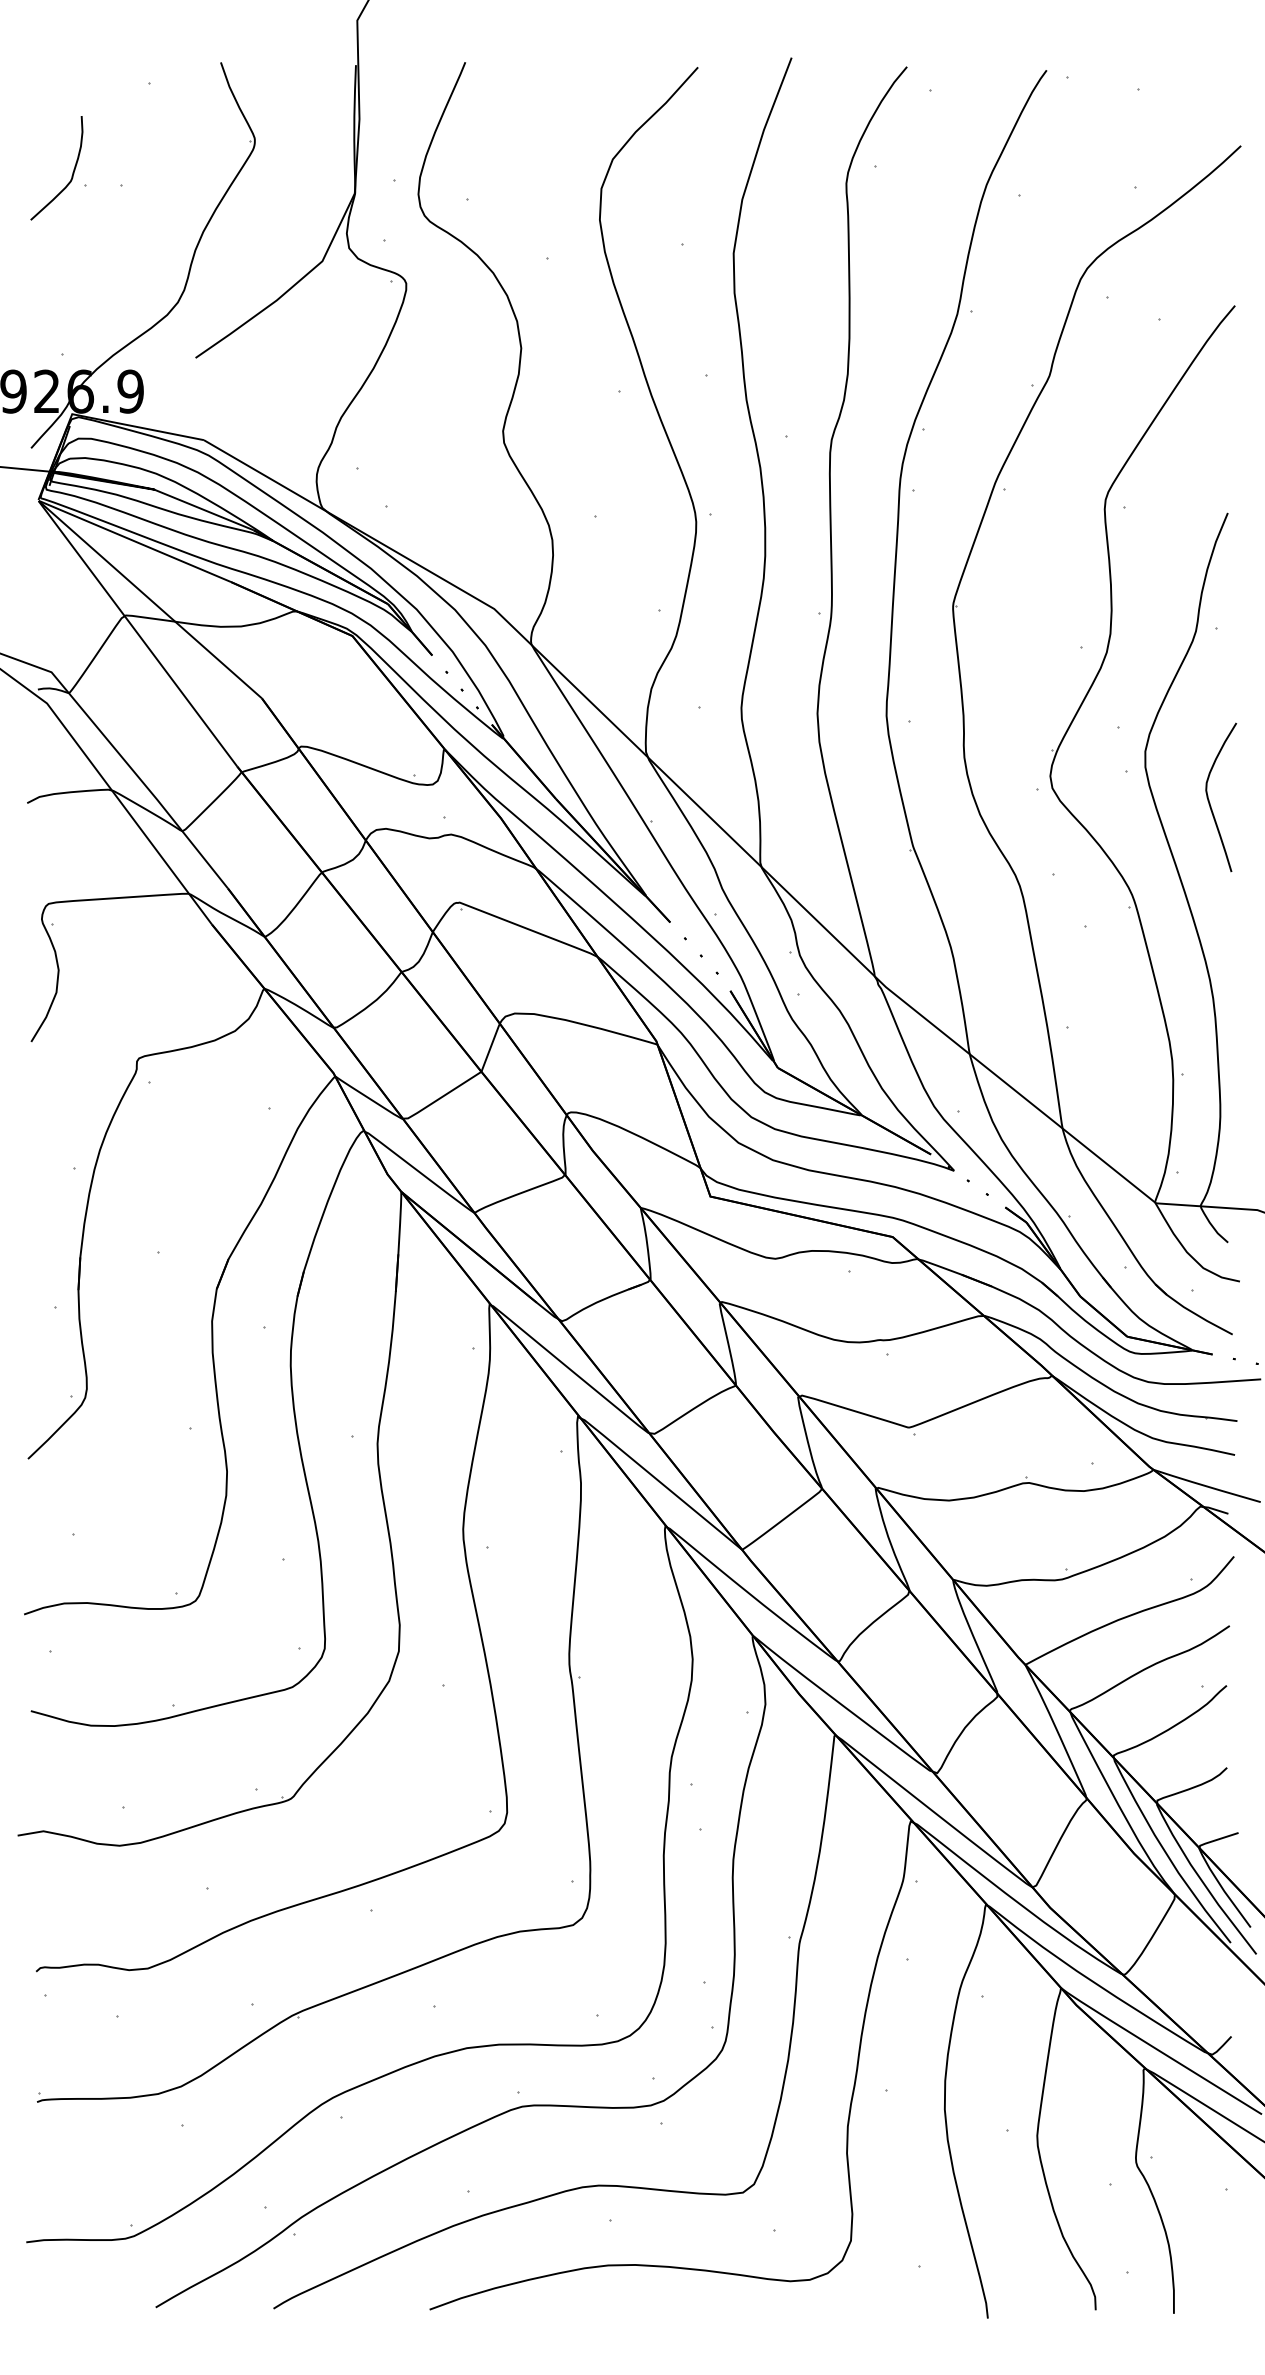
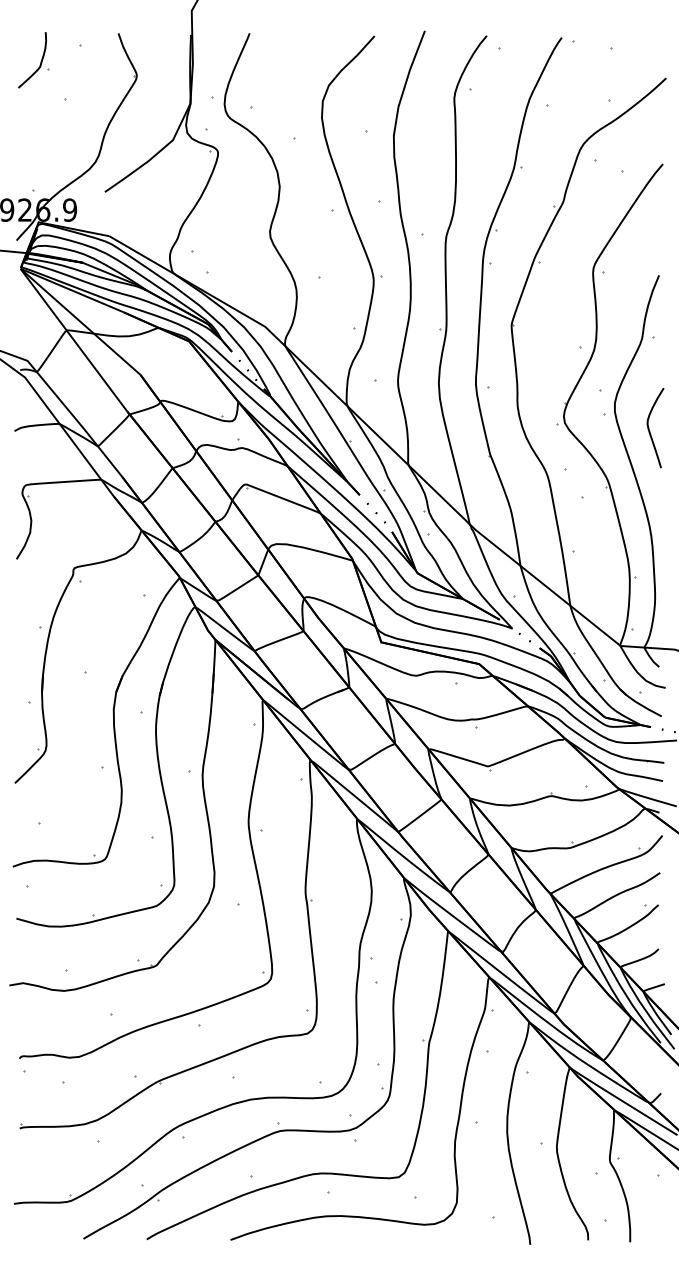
part: (71, 170) -> (40, 61), moved

